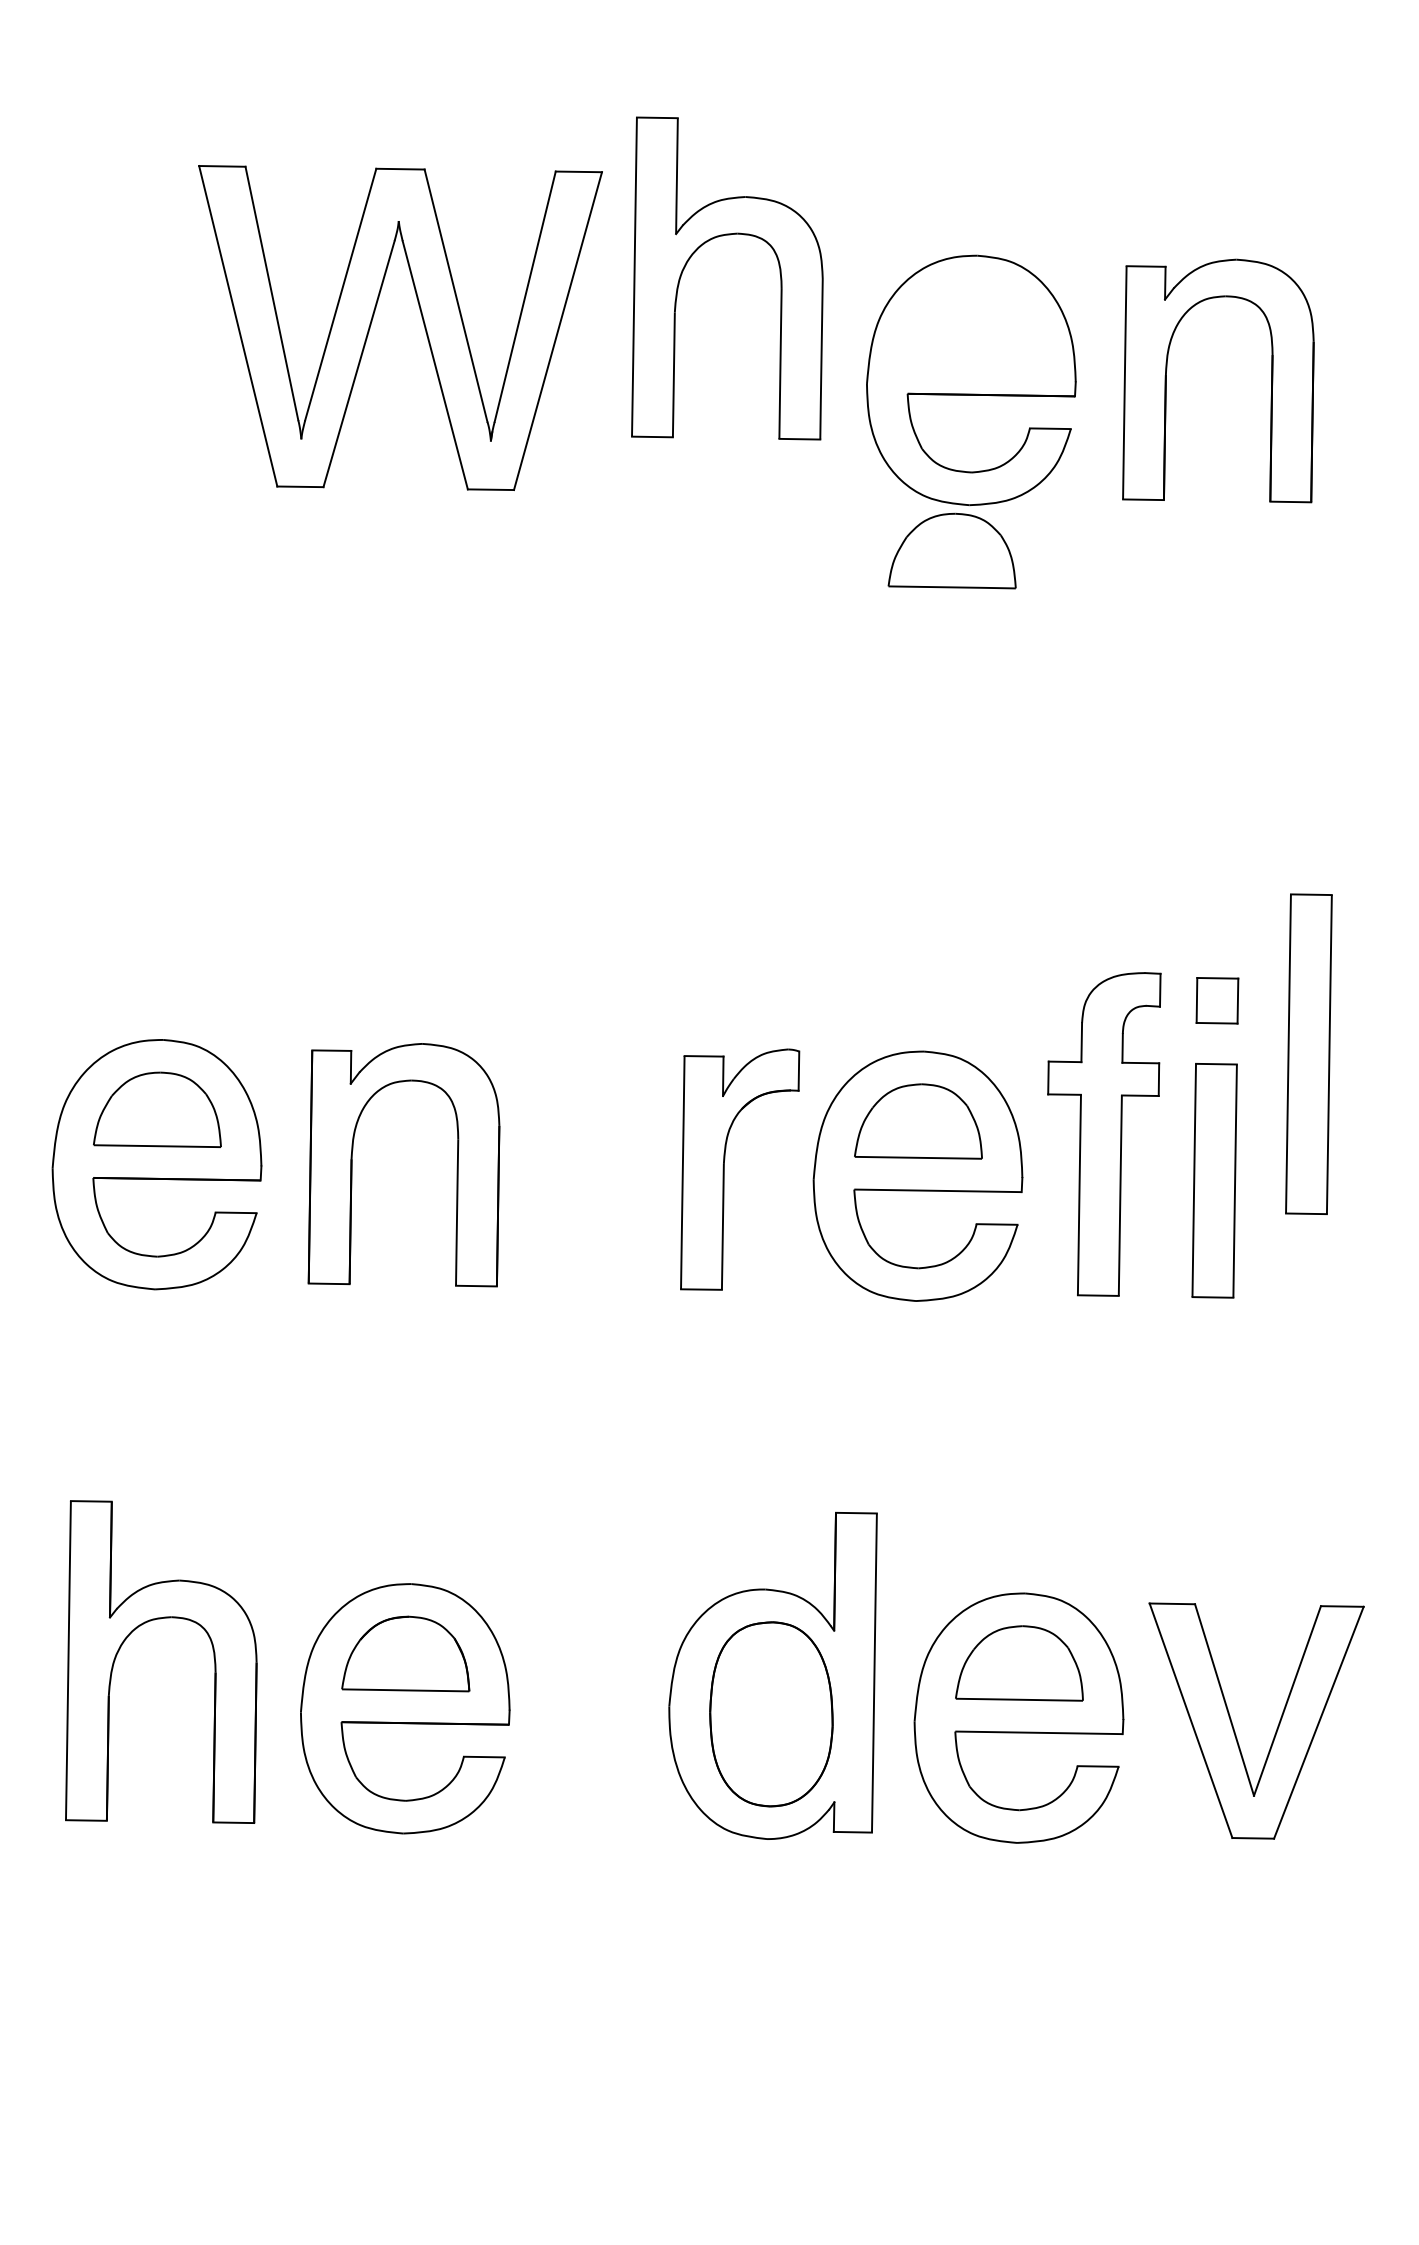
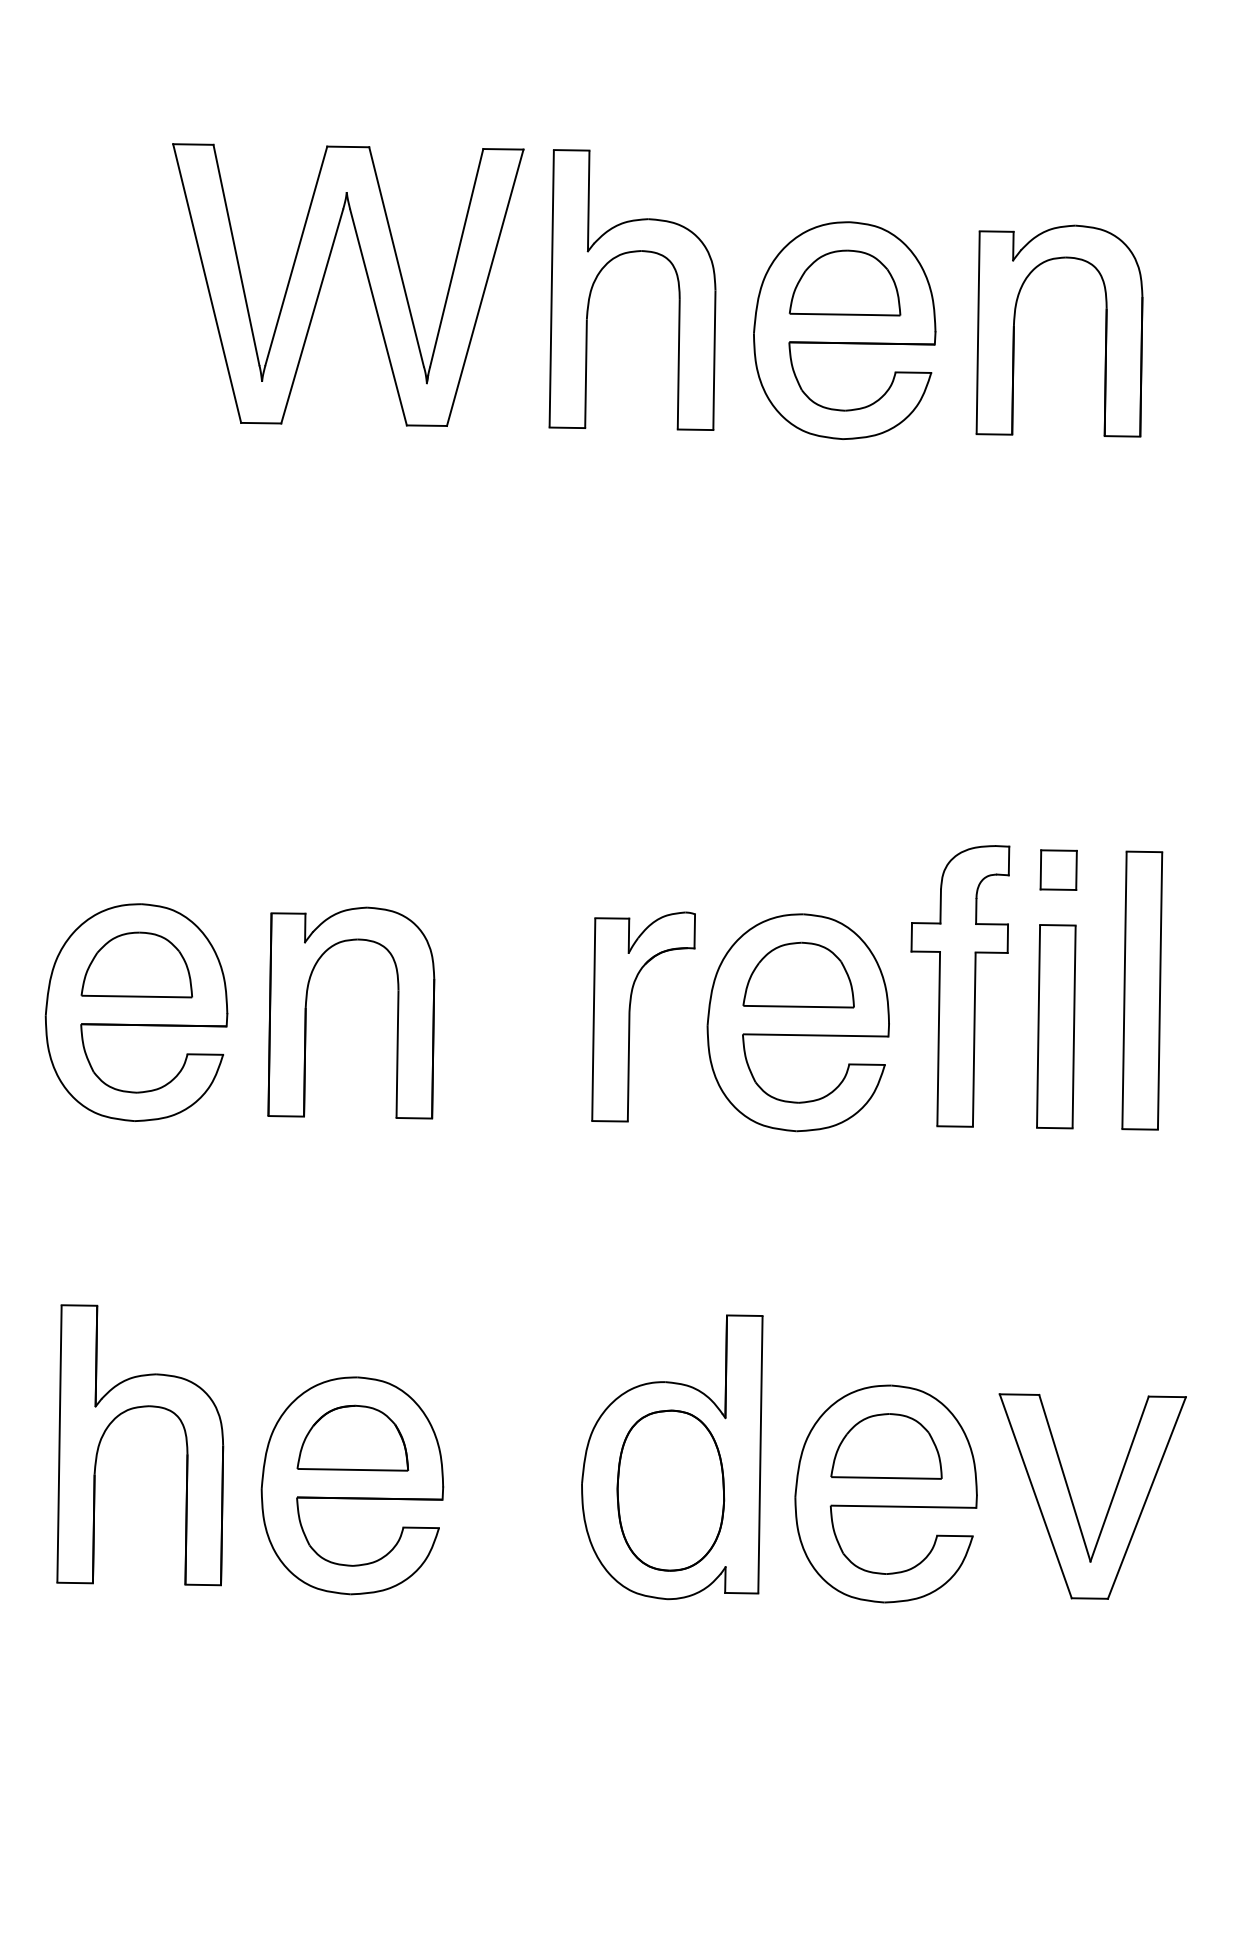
part: (703, 245) -> (611, 261), moved
part: (951, 550) -> (844, 282), moved
part: (1309, 1054) -> (1142, 990), moved

